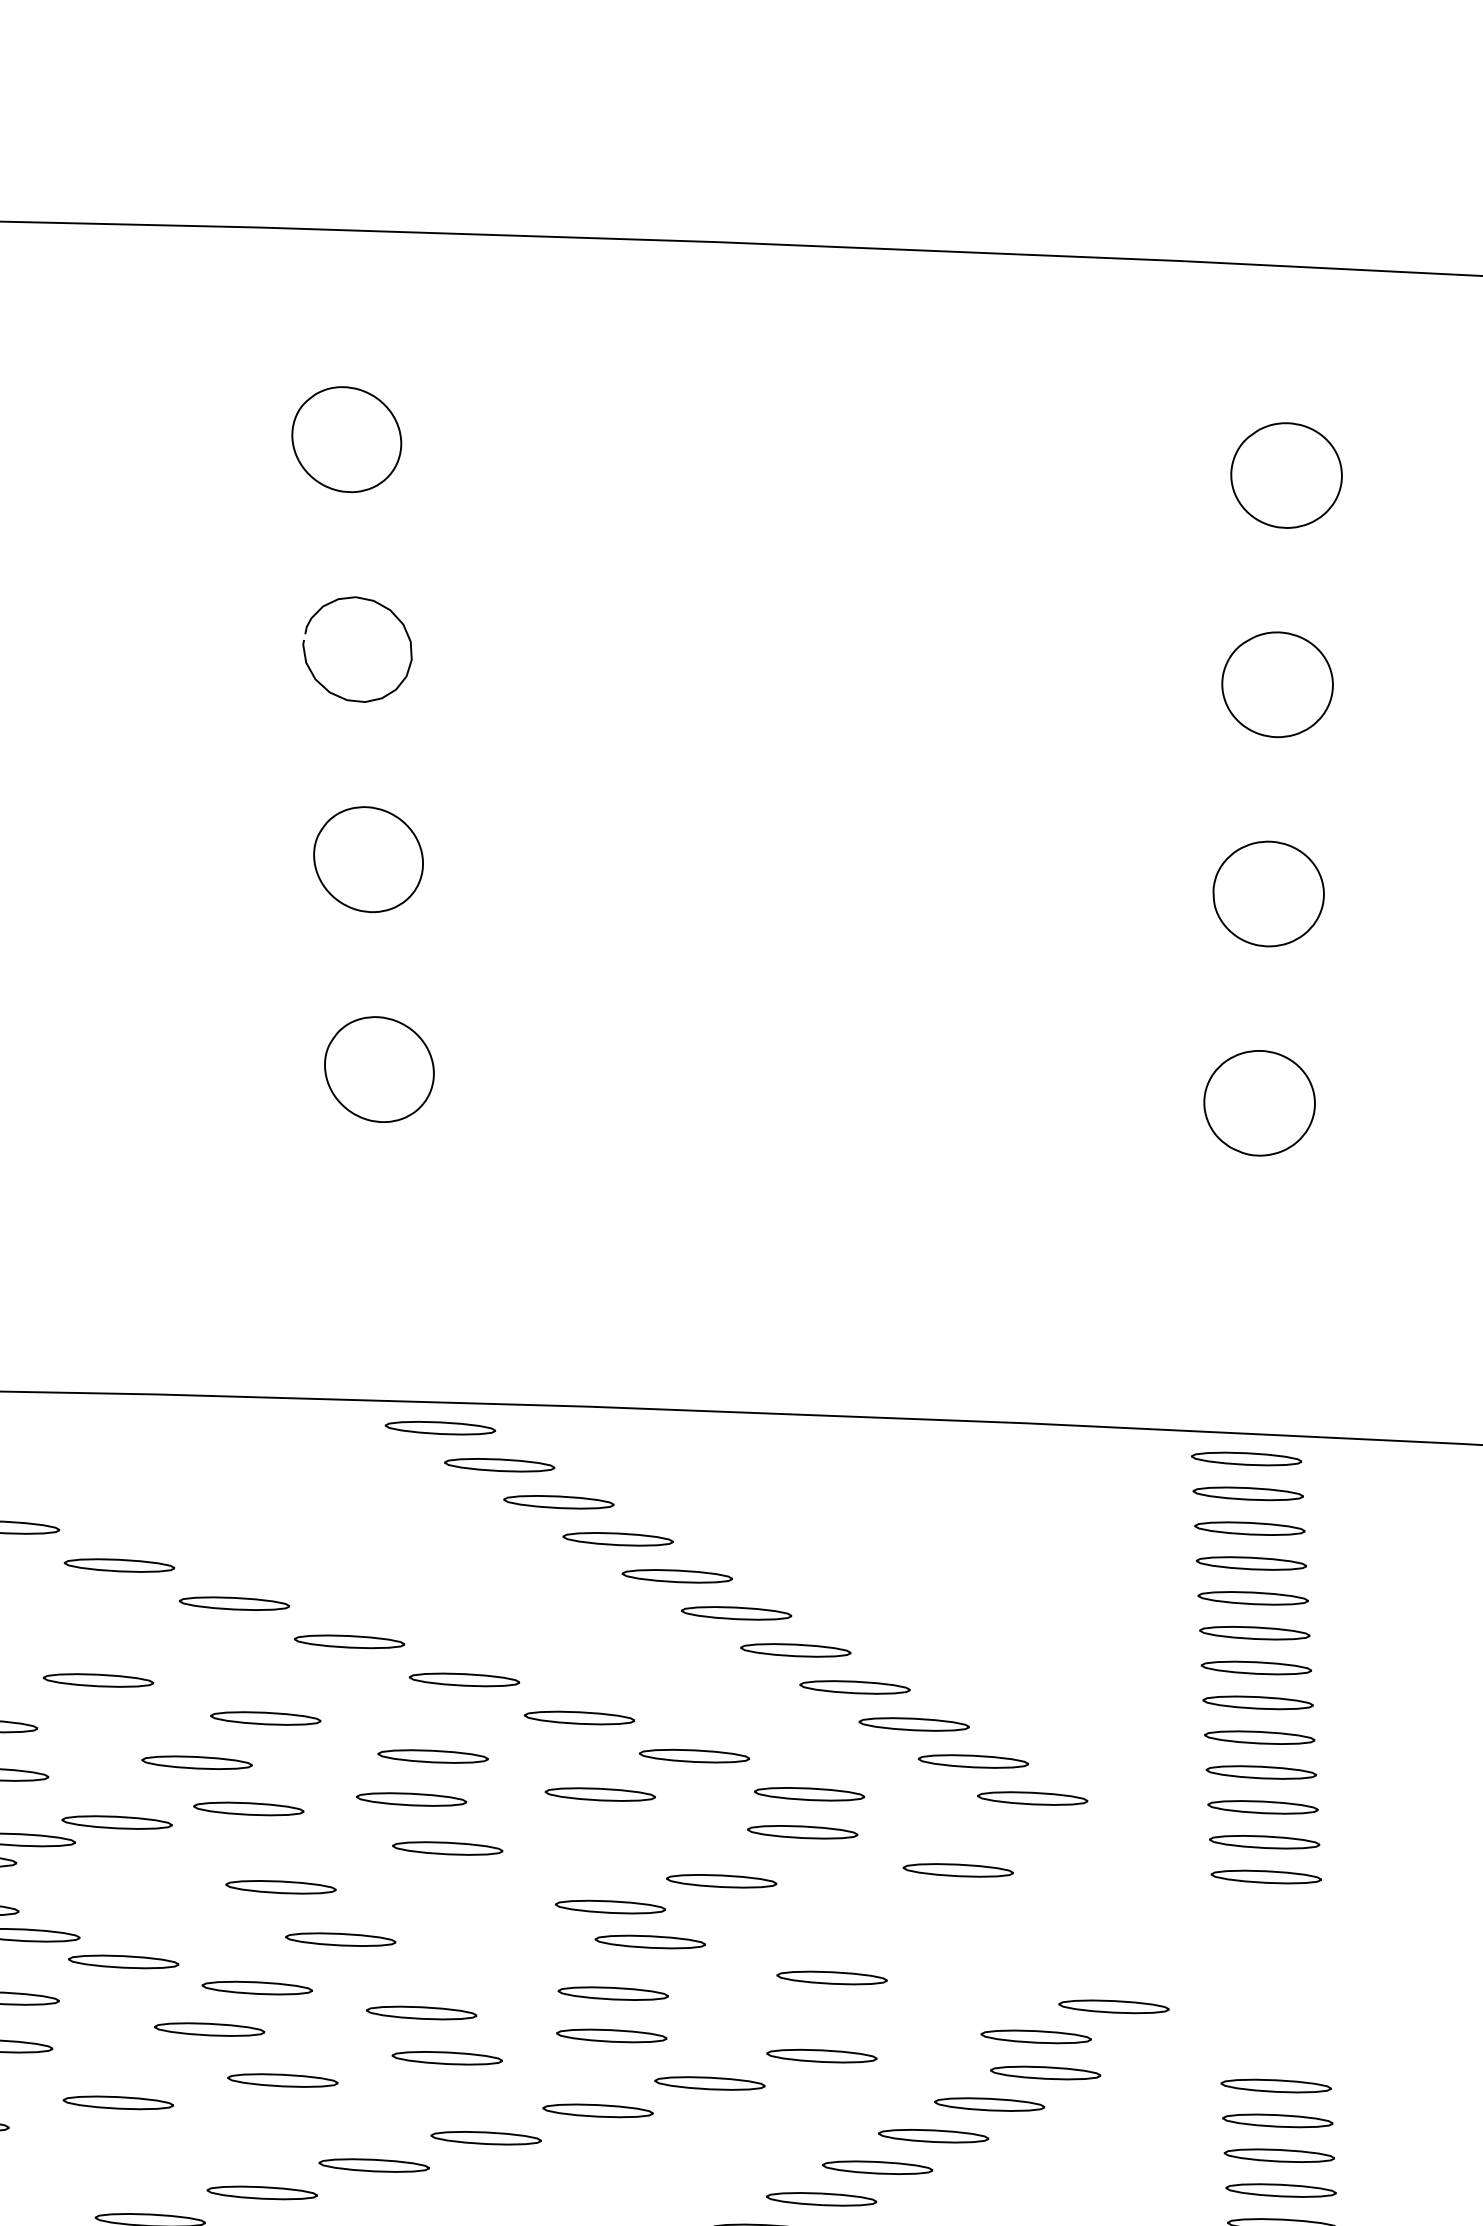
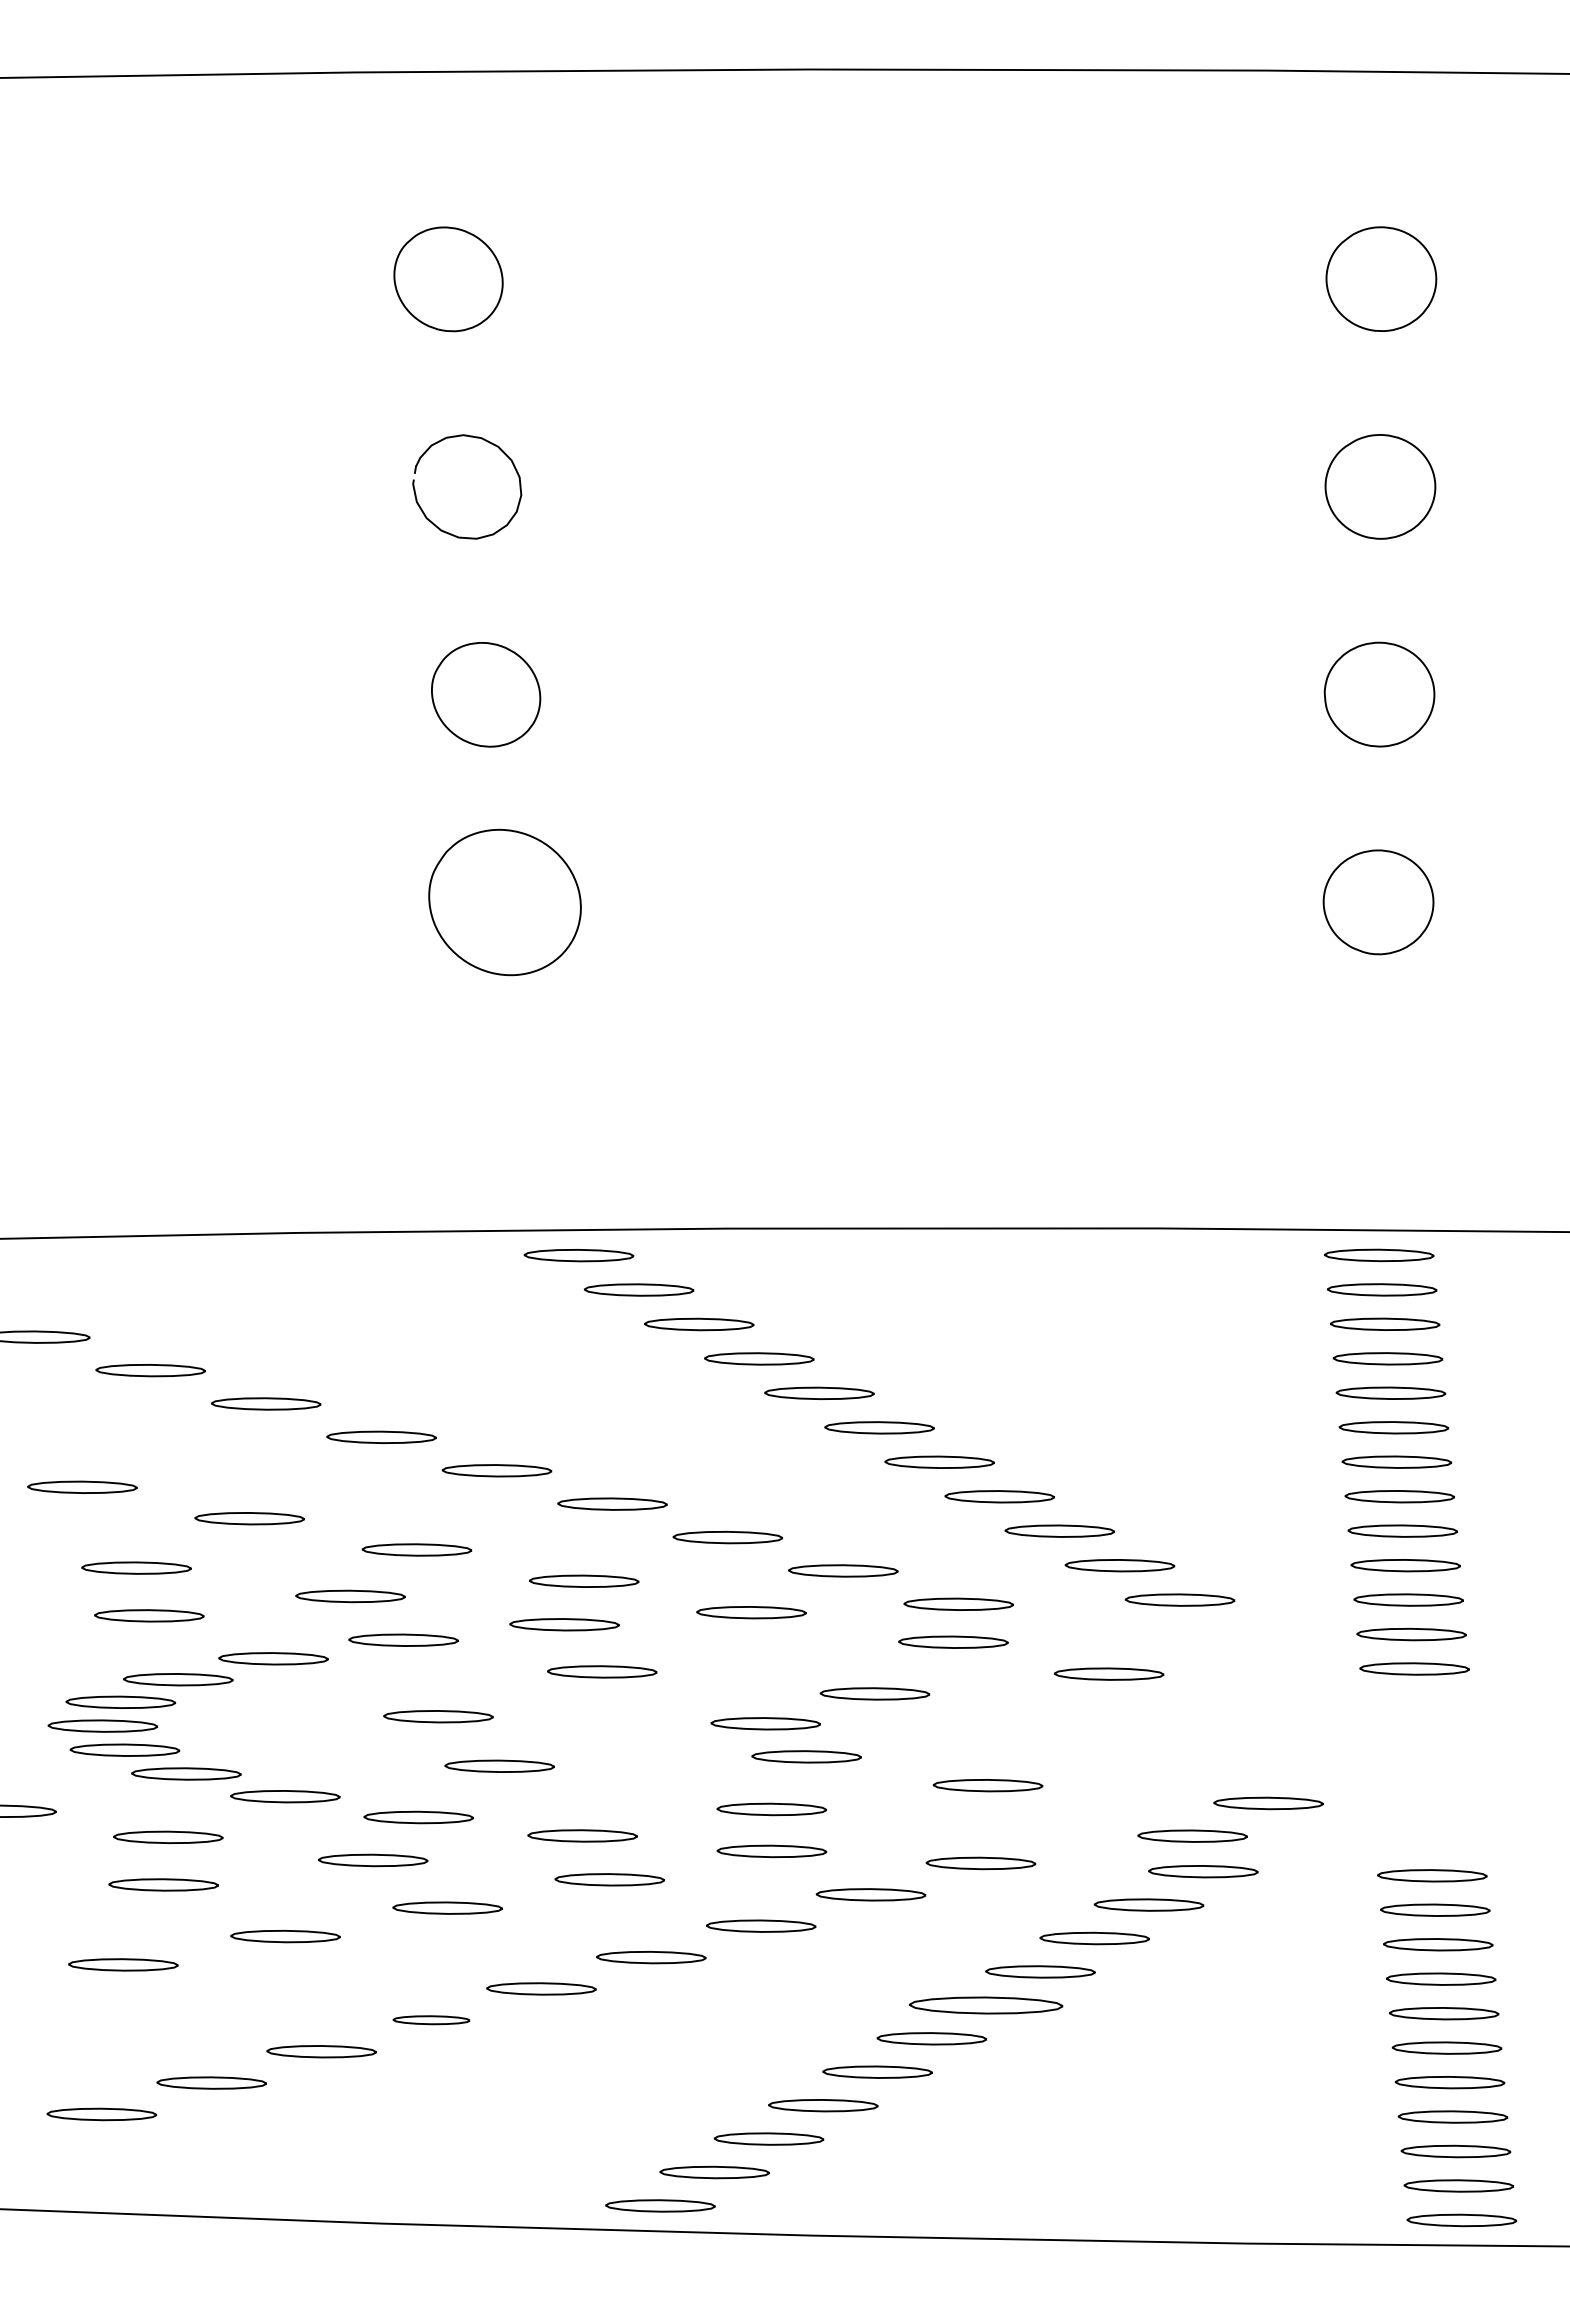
part: (379, 1069) -> (504, 902), size x1.4
part: (262, 2192) -> (431, 2019), size x0.7
part: (821, 2198) -> (986, 2004), size x1.4

